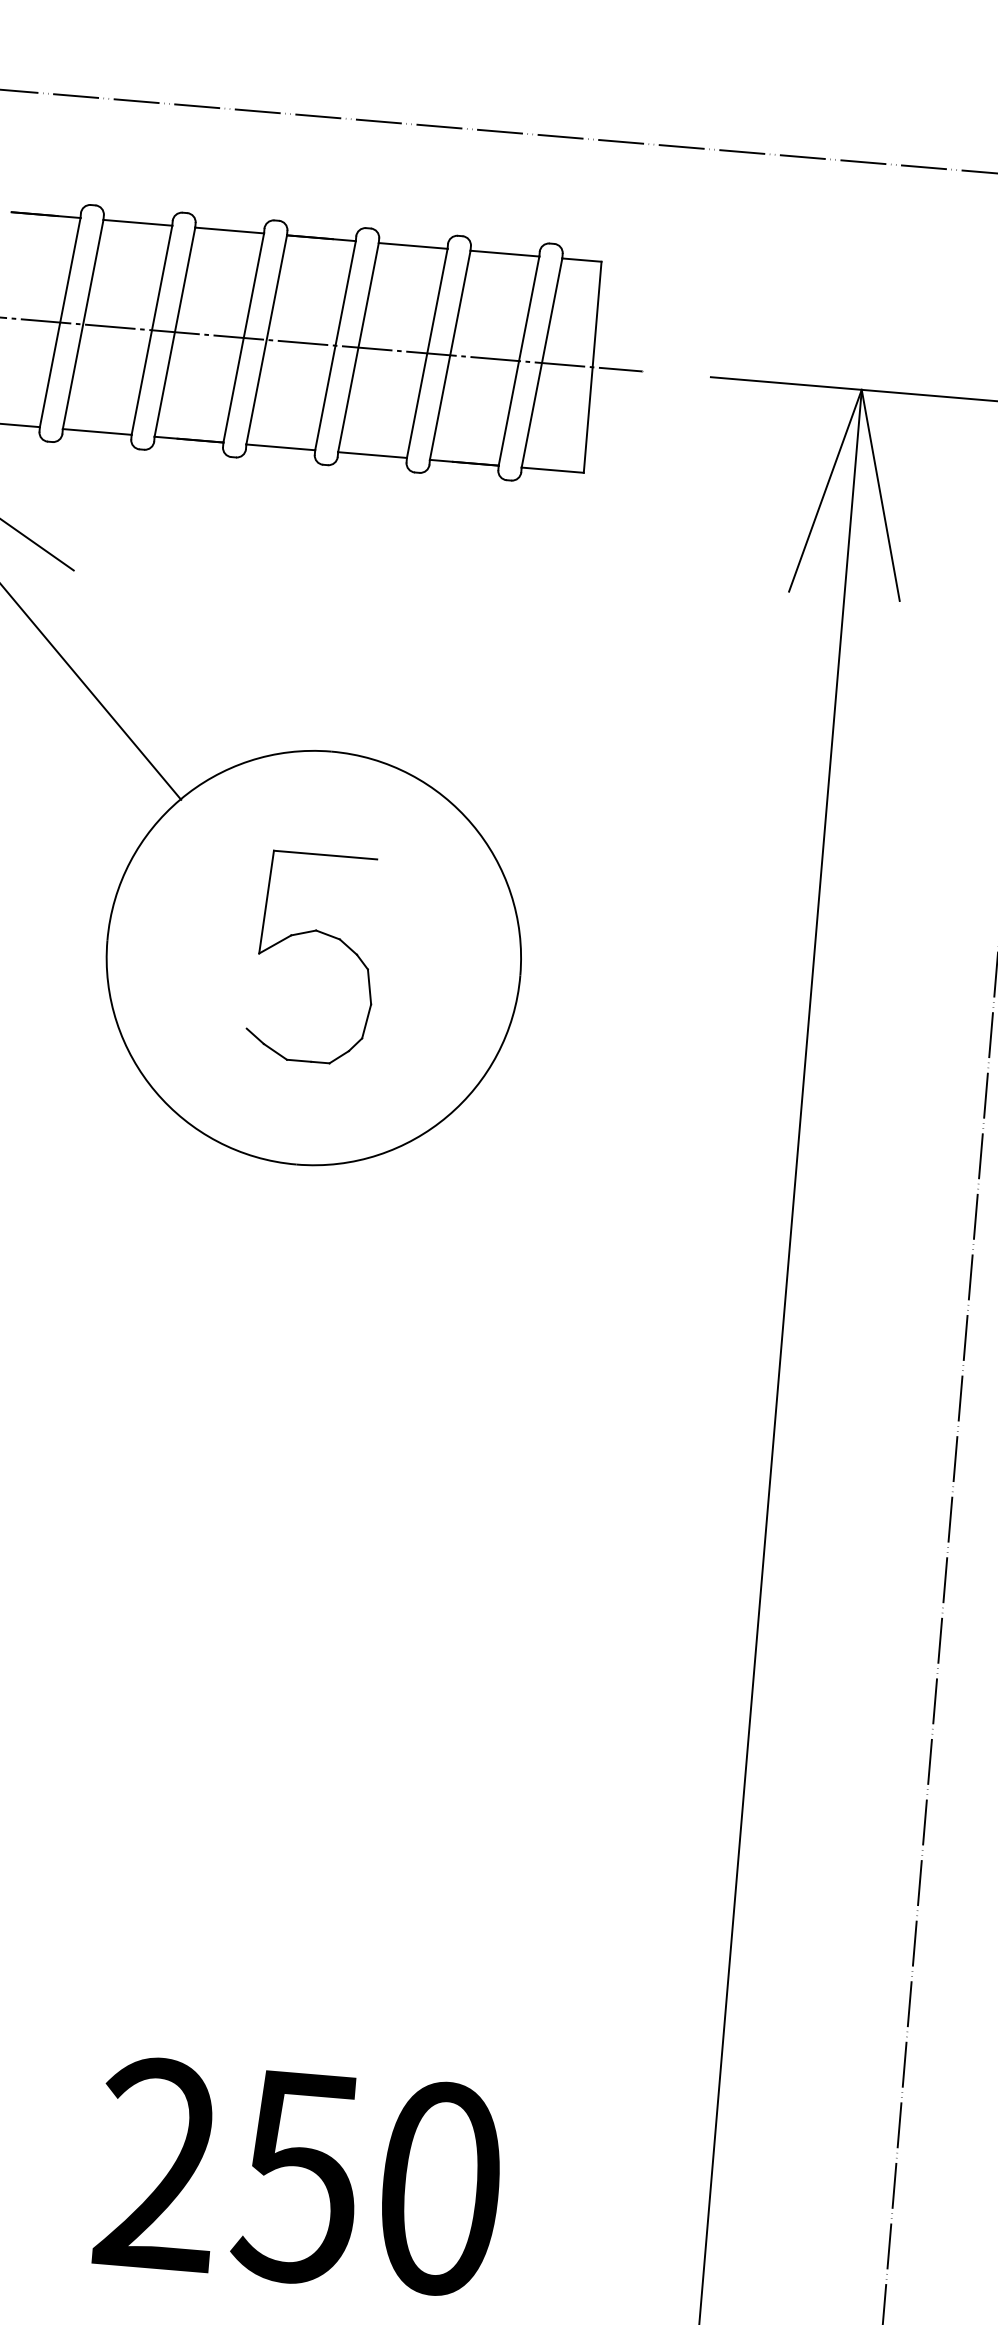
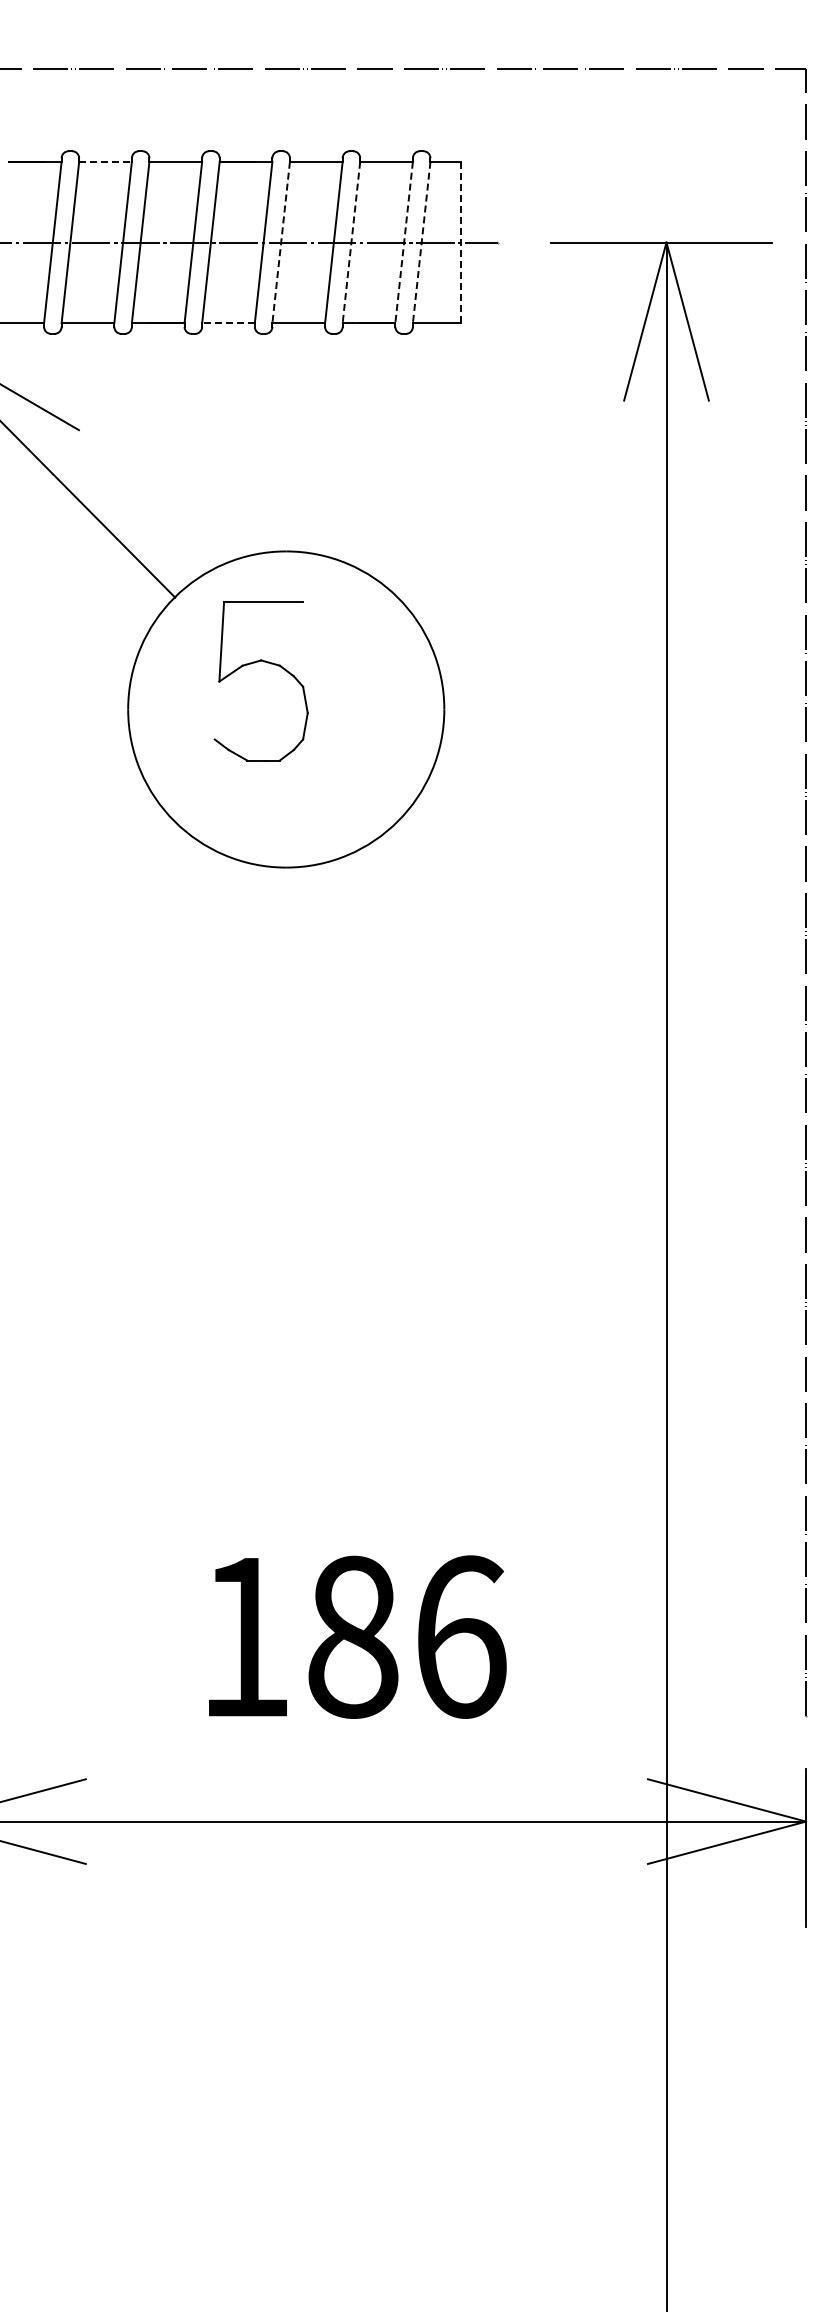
line: (139, 222) -> (106, 161), solid -> dashed
line: (358, 348) -> (281, 243), solid -> dashed
line: (450, 356) -> (351, 243), solid -> dashed
line: (519, 362) -> (404, 243), solid -> dashed
line: (541, 364) -> (421, 243), solid -> dashed
line: (592, 367) -> (460, 242), solid -> dashed
line: (279, 447) -> (227, 323), solid -> dashed
part: (307, 933) -> (254, 663), moved
text: (300, 2176) -> (353, 1636), 250 -> 186

